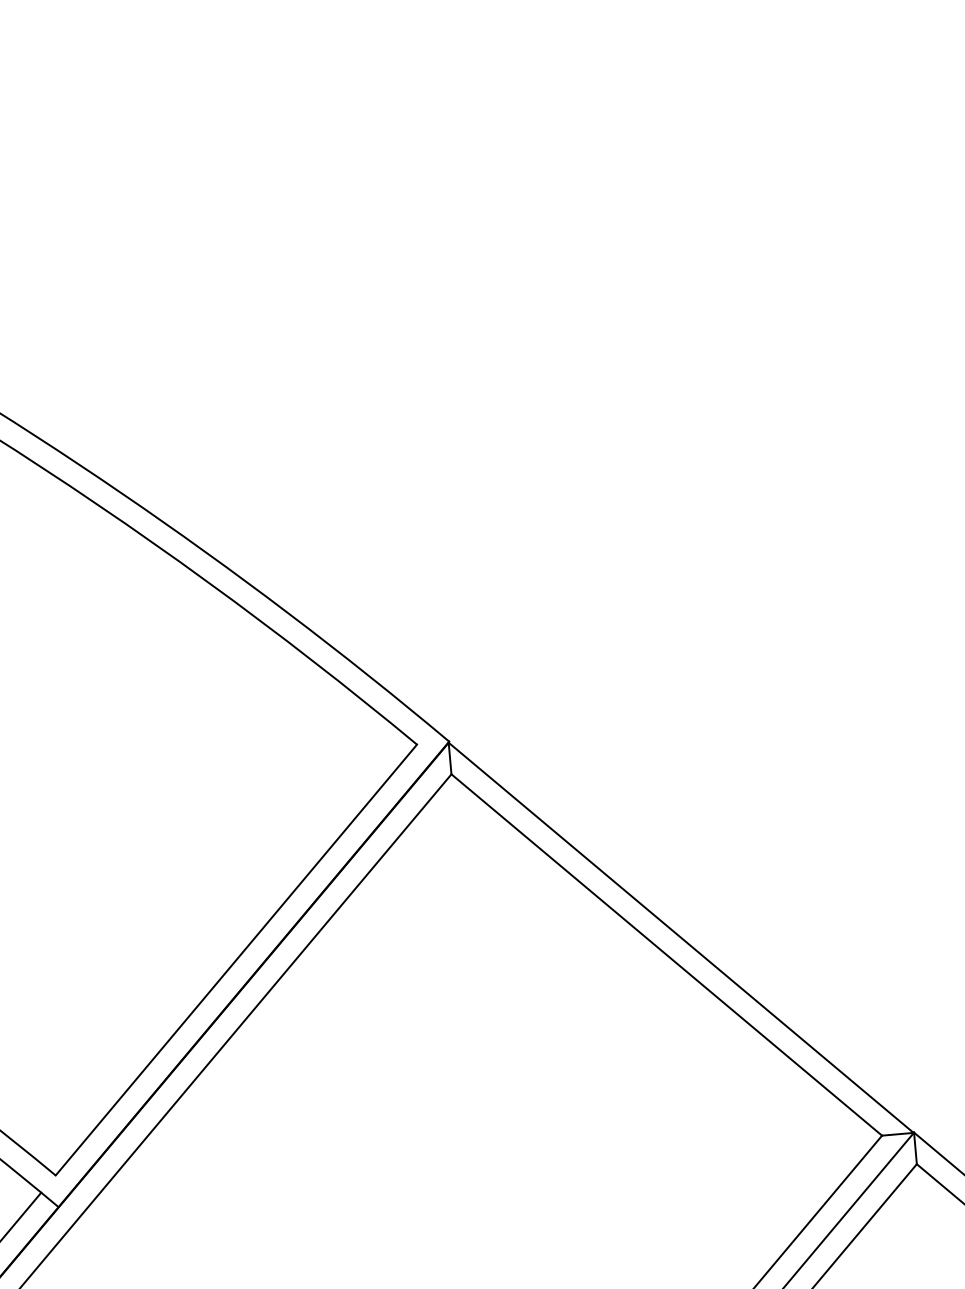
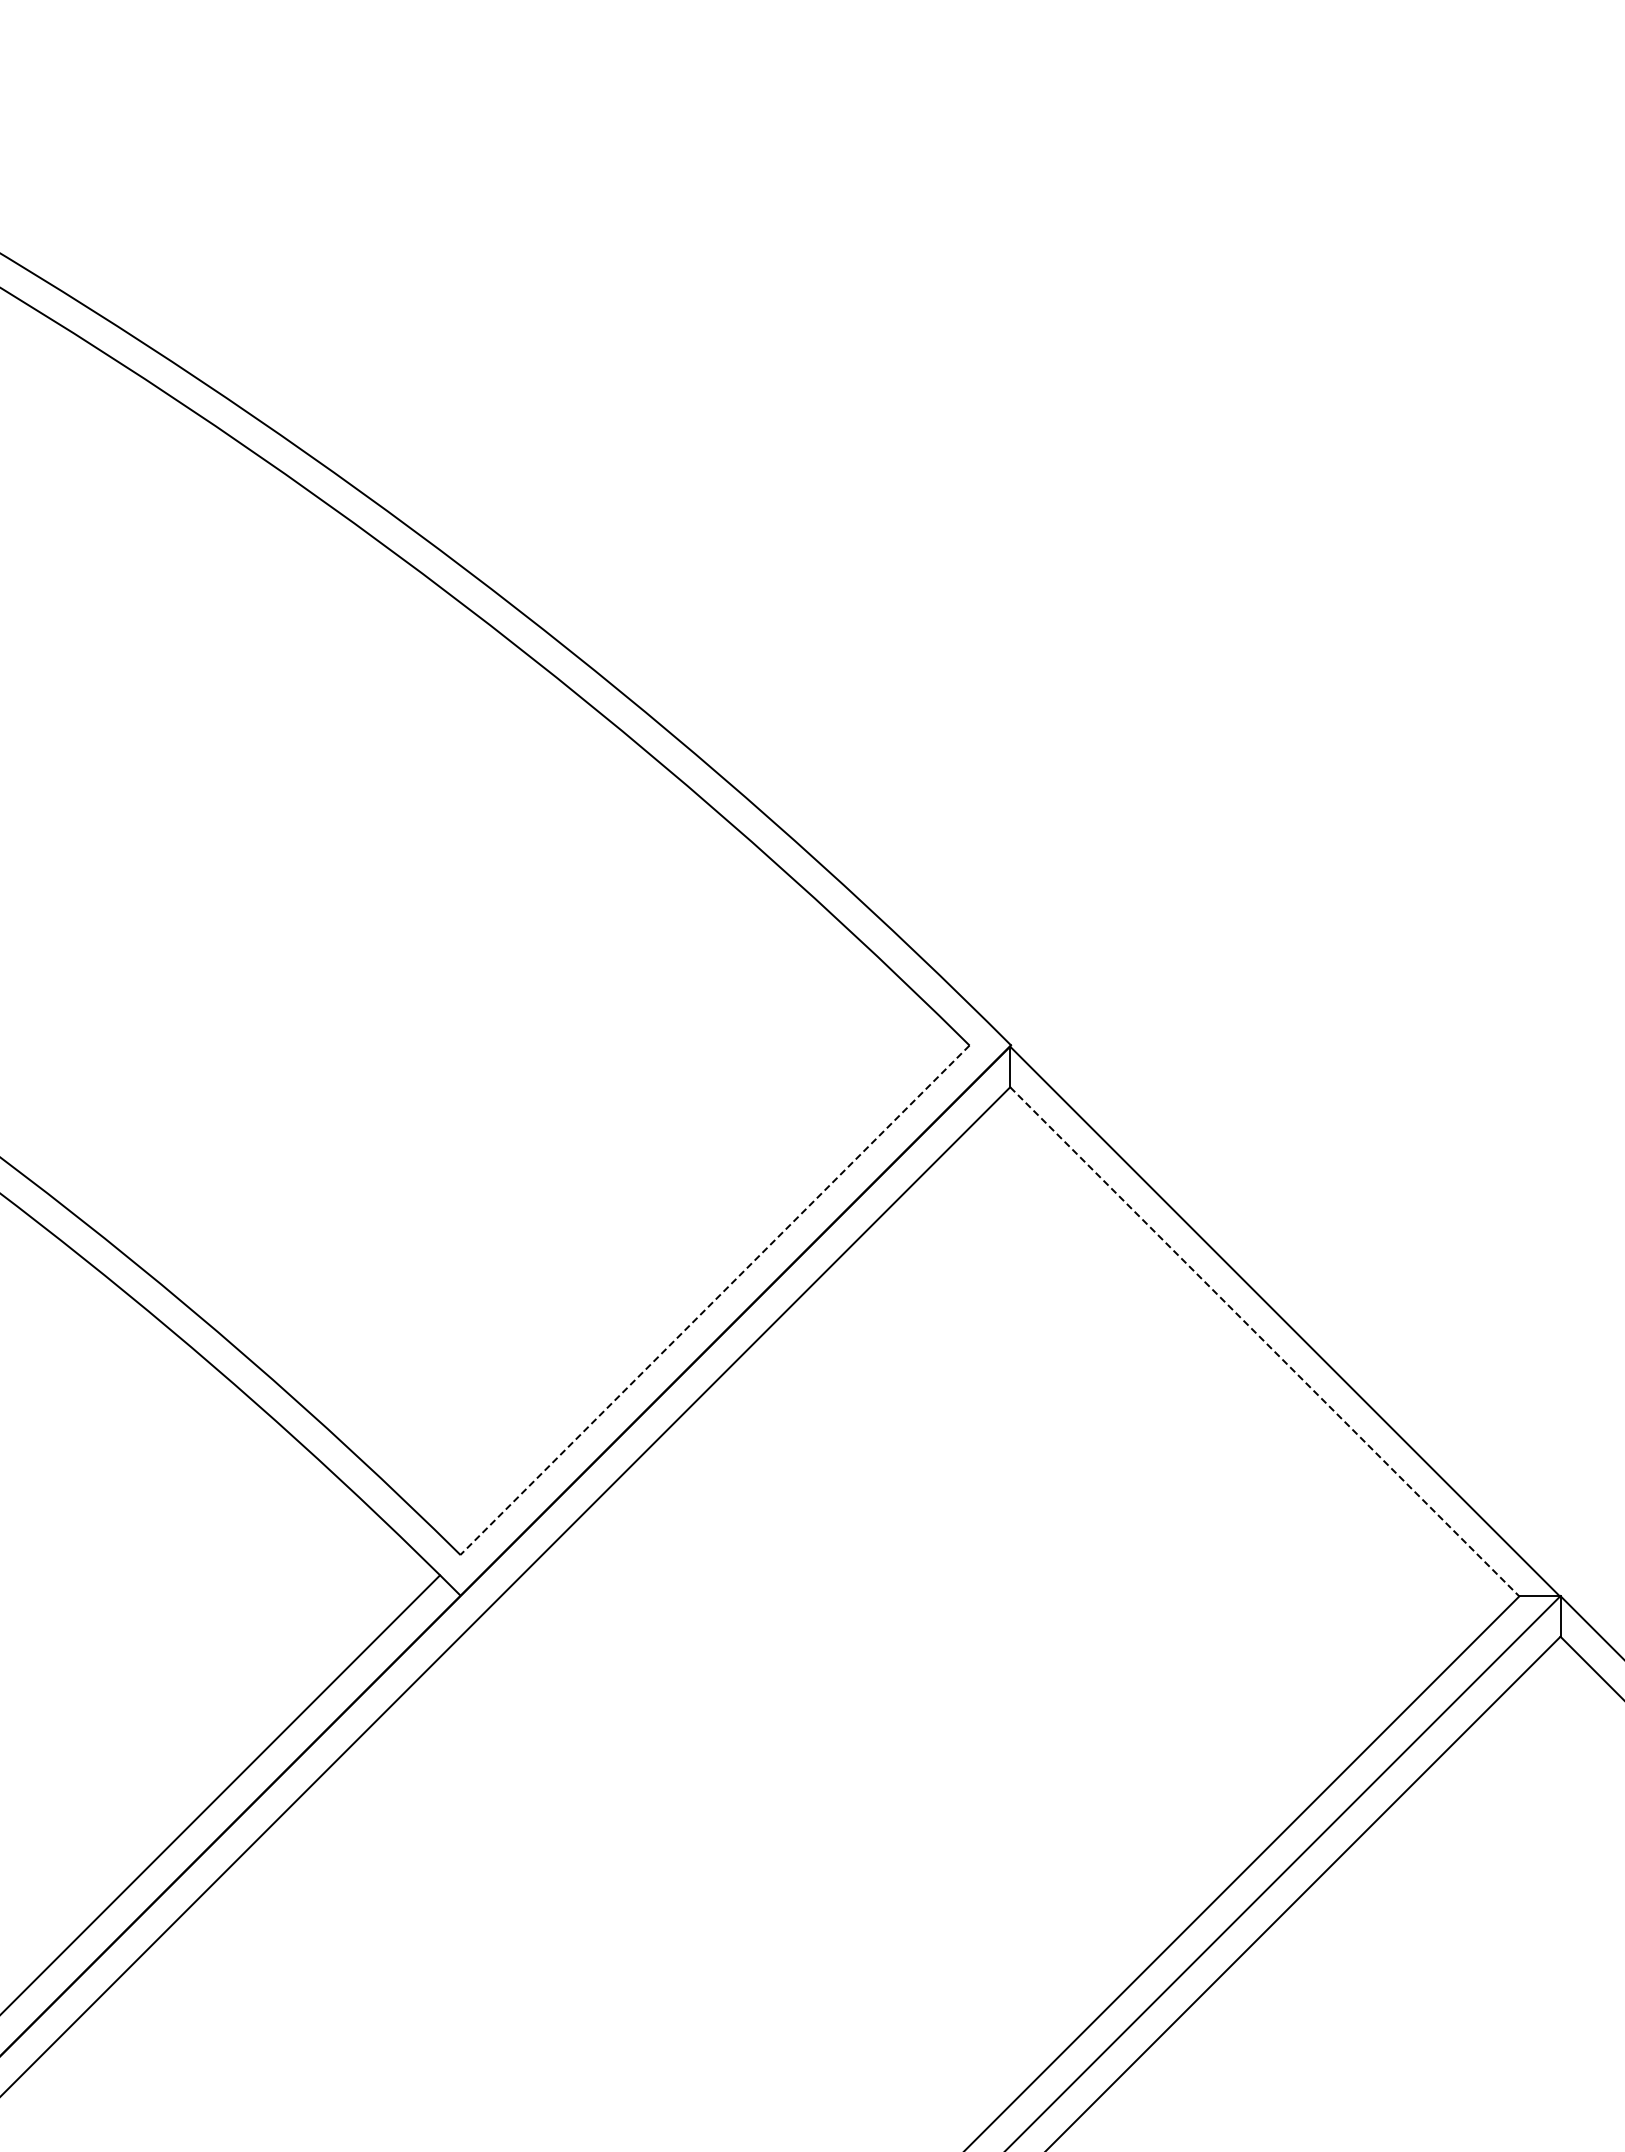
line: (667, 955) -> (1265, 1342), solid -> dashed
line: (235, 960) -> (714, 1300), solid -> dashed

